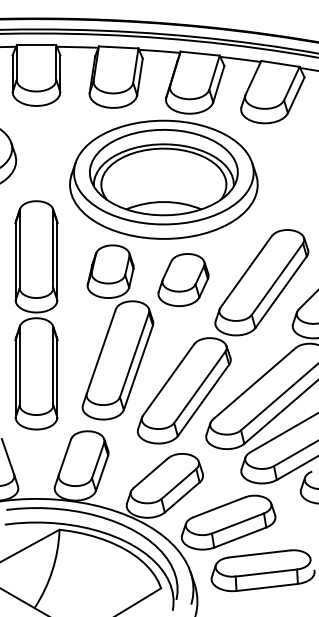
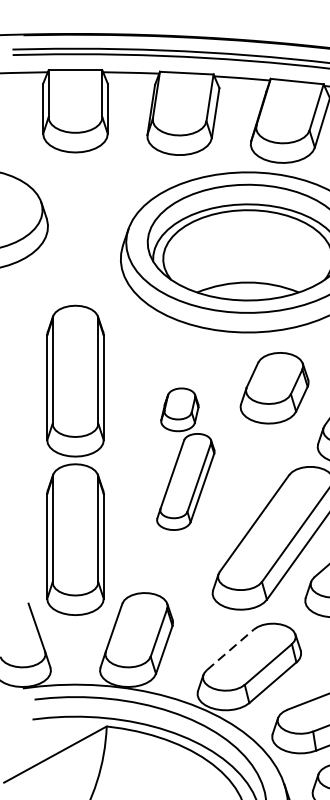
part: (36, 315) -> (75, 460), moved
part: (117, 332) -> (185, 459), size x0.6
line: (150, 473) -> (229, 650), solid -> dashed

